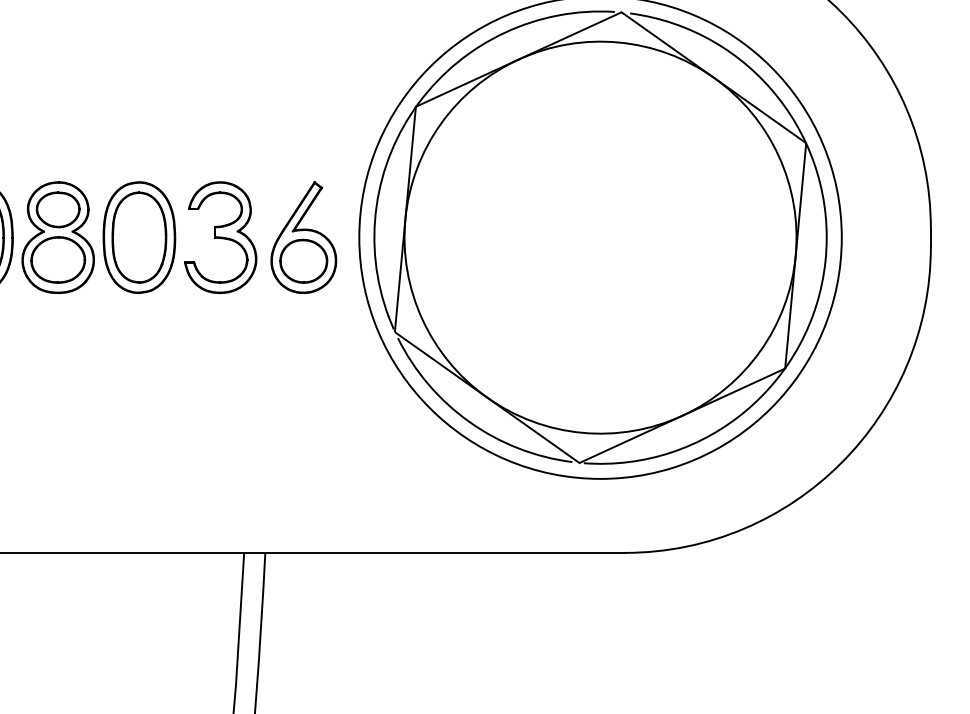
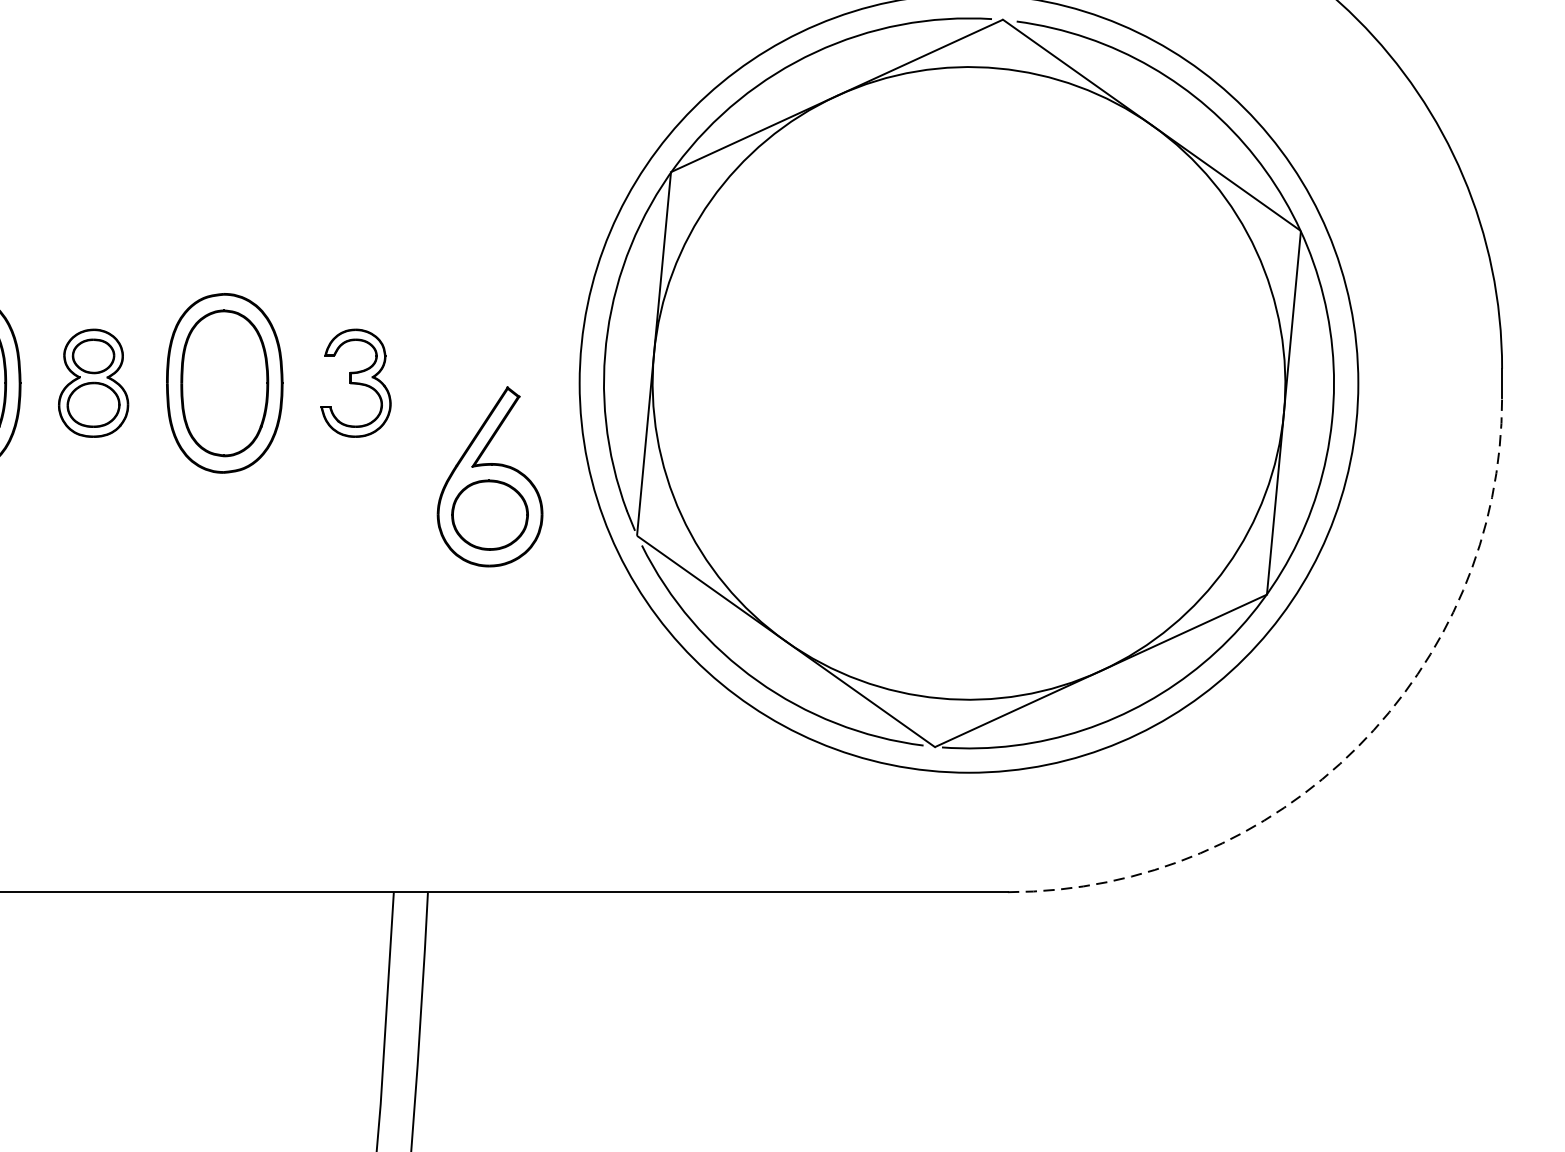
part: (57, 237) -> (92, 383), size x0.6
part: (220, 237) -> (355, 383), size x0.6
part: (303, 237) -> (489, 476), moved
arc: (841, 463) -> (1357, 747), solid -> dashed

